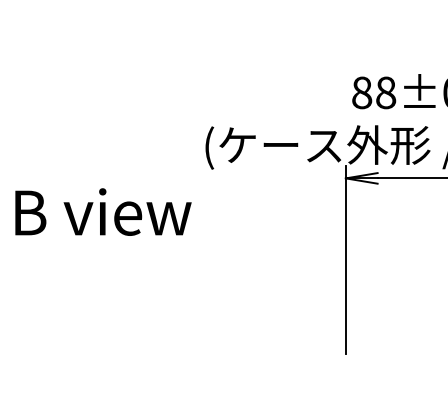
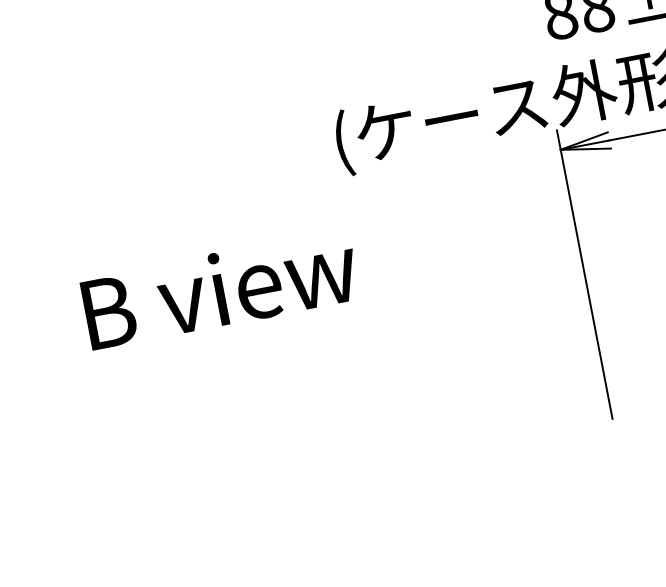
text: (103, 211) -> (220, 288), moved

